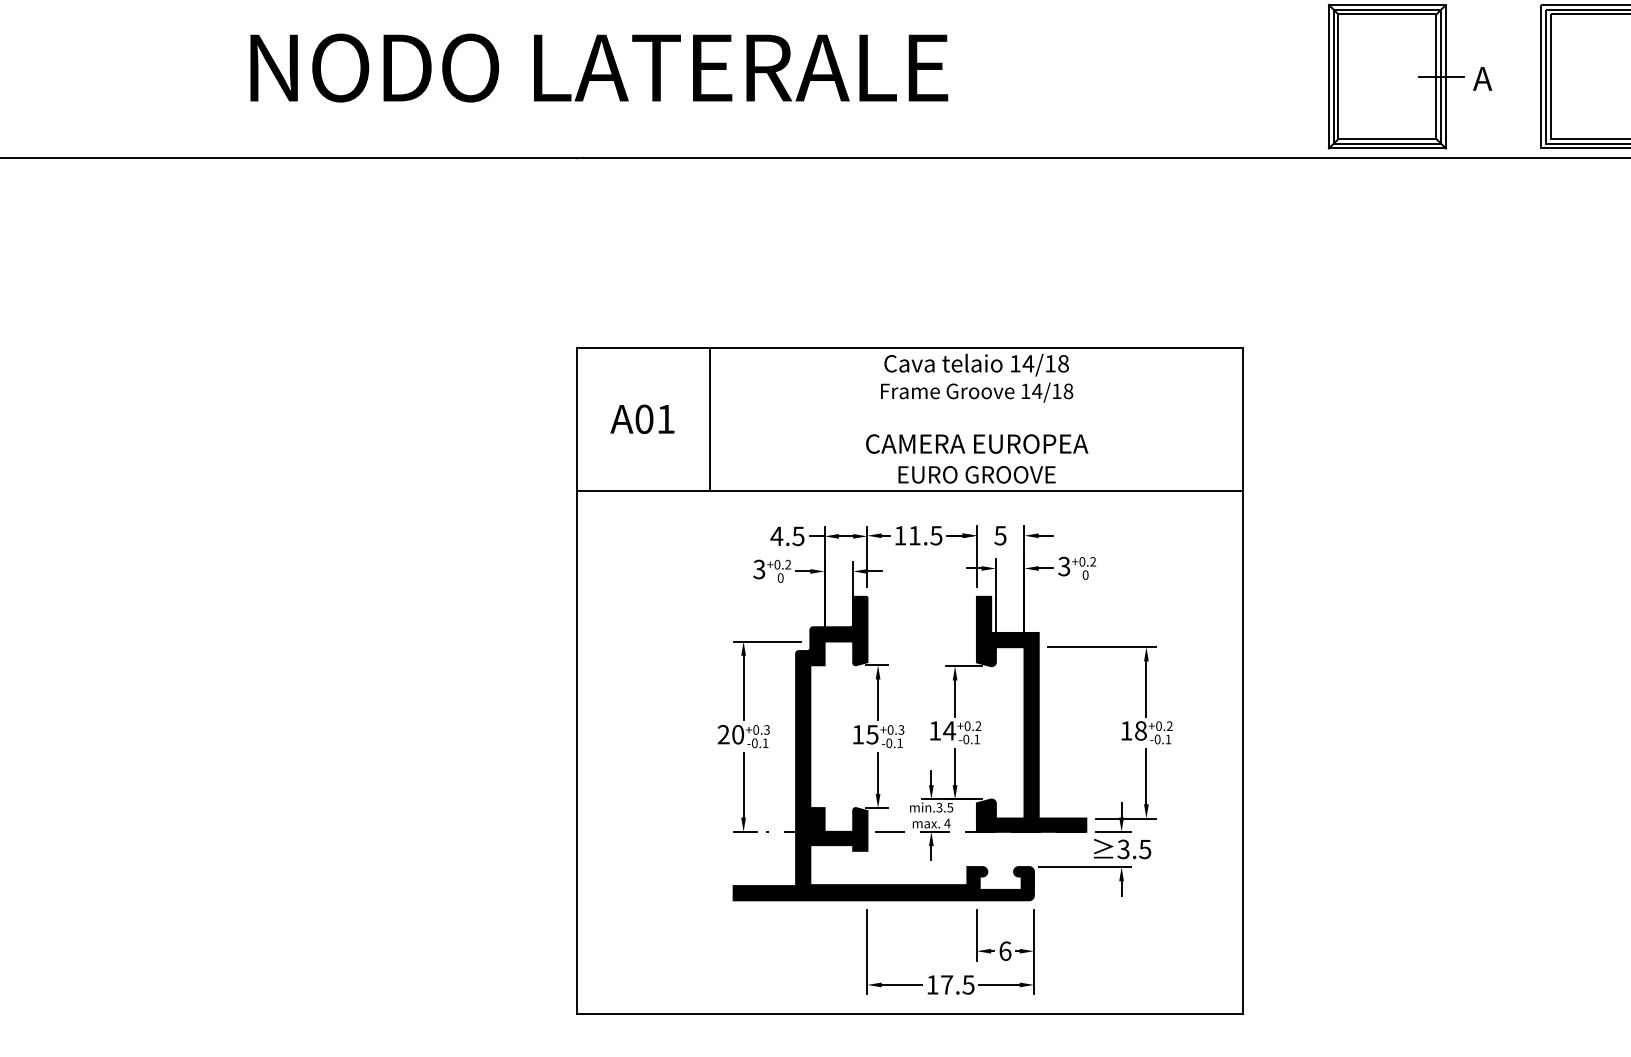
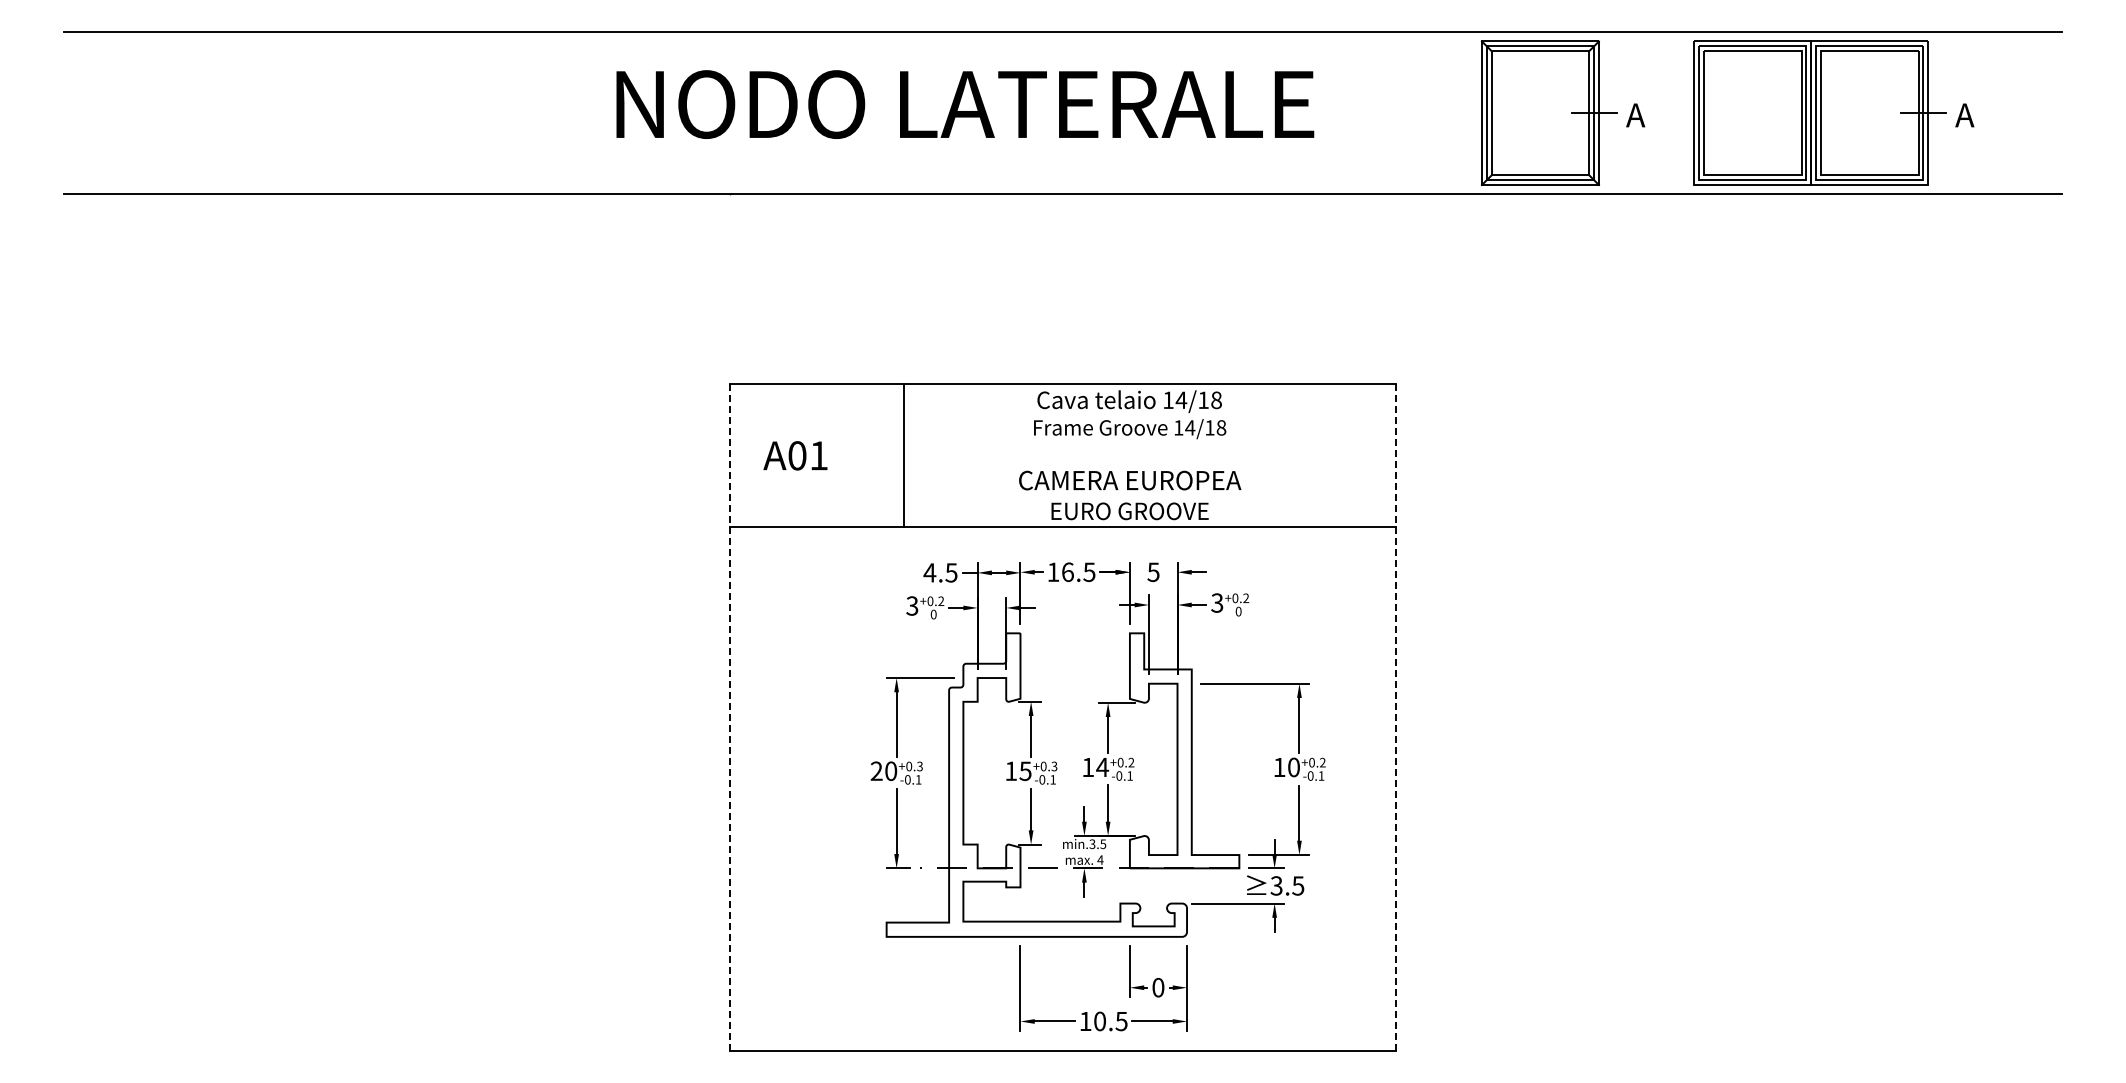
text: (599, 67) -> (965, 104), moved
line: (710, 418) -> (904, 455), moved
text: (914, 535) -> (1067, 572), 11.5 -> 16.5
line: (576, 681) -> (729, 718), solid -> dashed
line: (1243, 681) -> (1396, 718), solid -> dashed
fill: (1031, 713) -> (1184, 750), removed
text: (1140, 730) -> (1293, 767), 18 -> 10
fill: (883, 747) -> (1036, 784), removed
text: (1005, 950) -> (1158, 987), 6 -> 0
text: (947, 984) -> (1100, 1021), 17.5 -> 10.5

